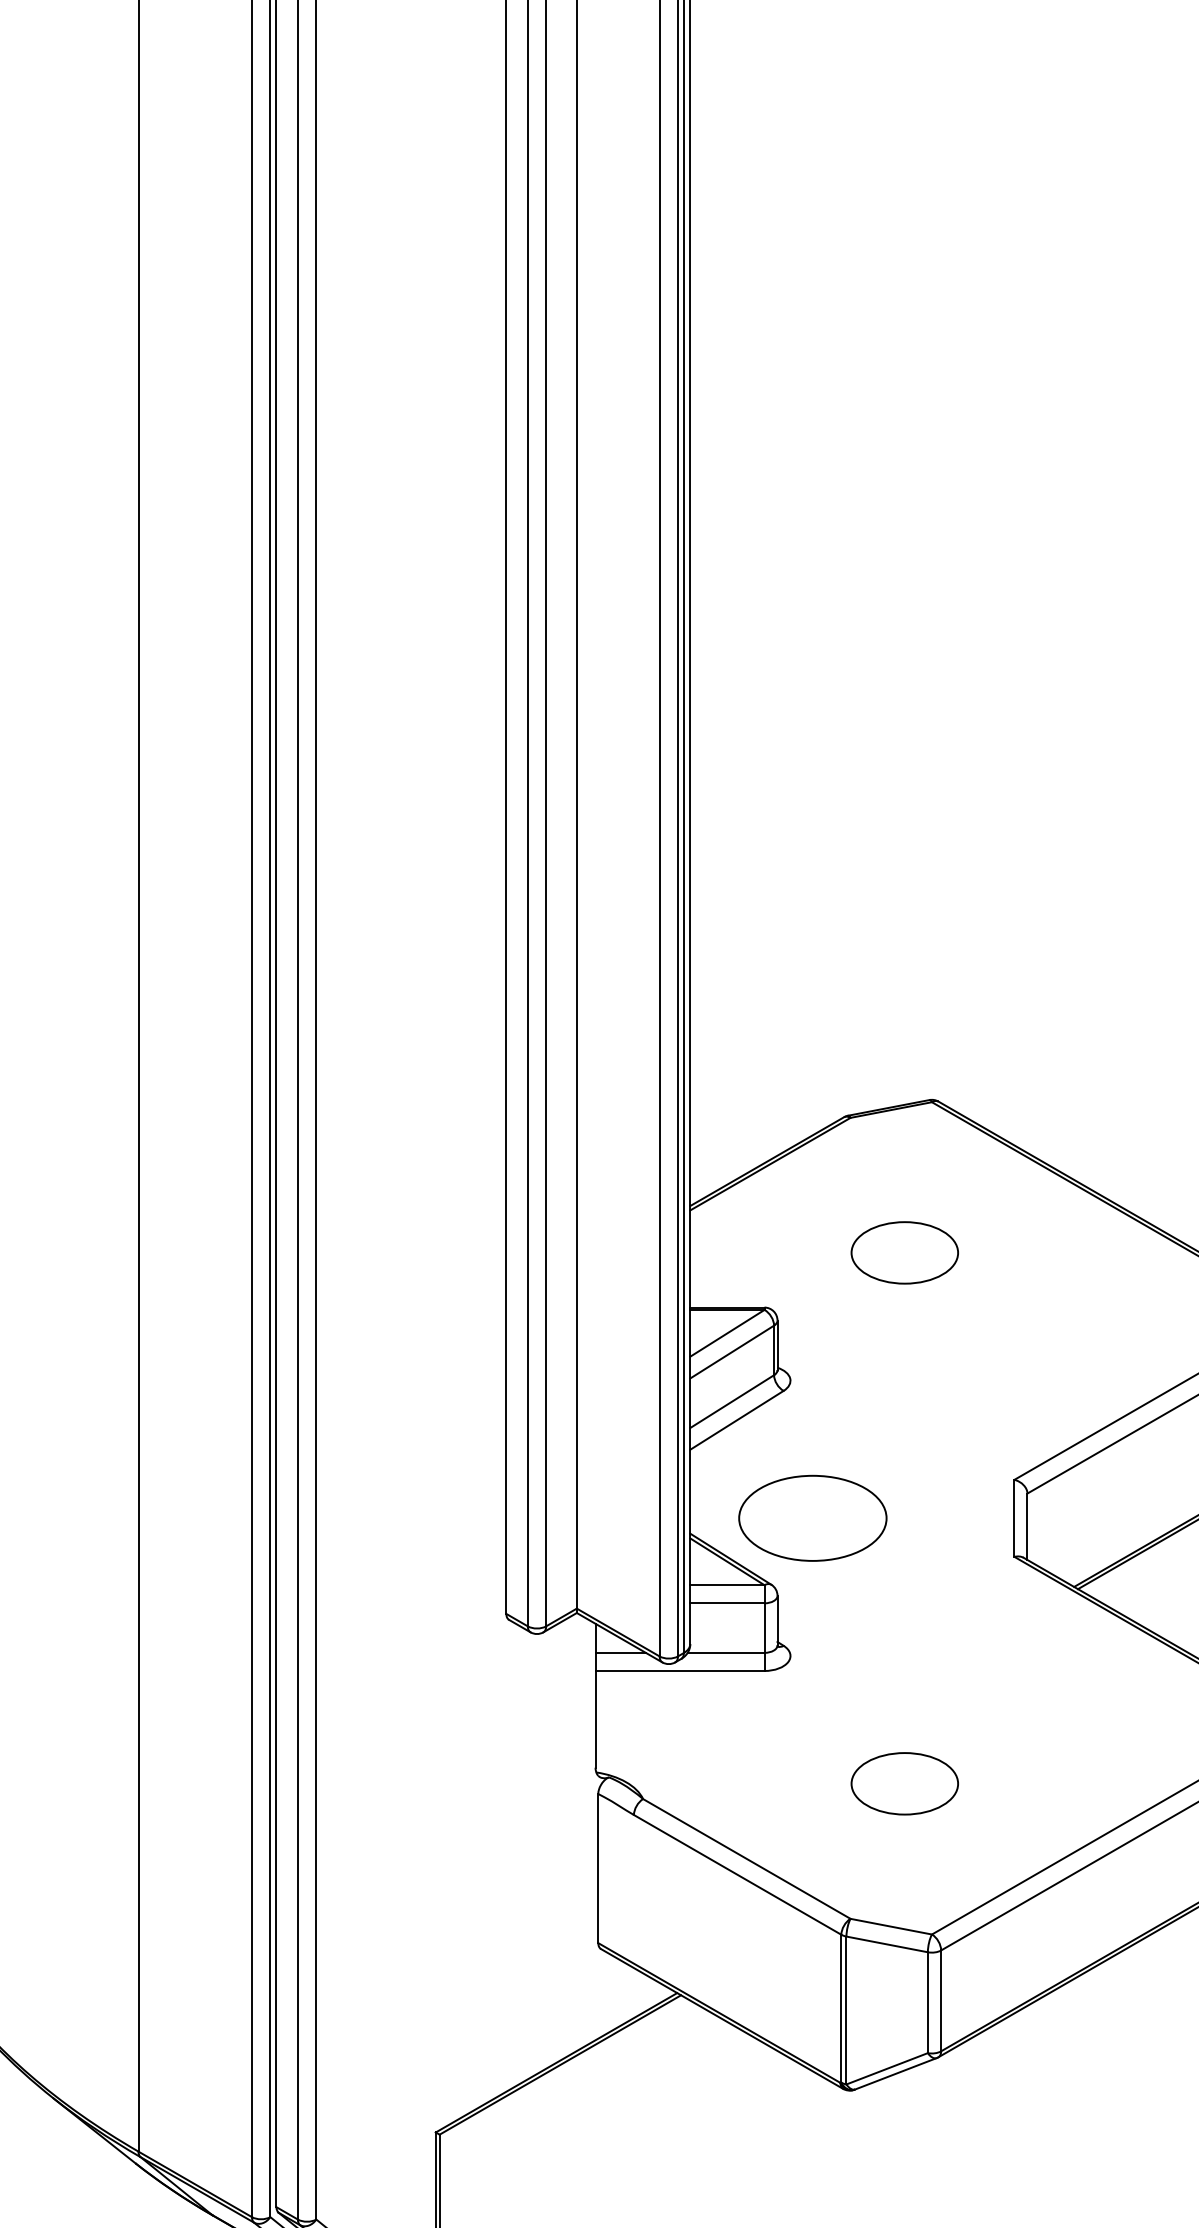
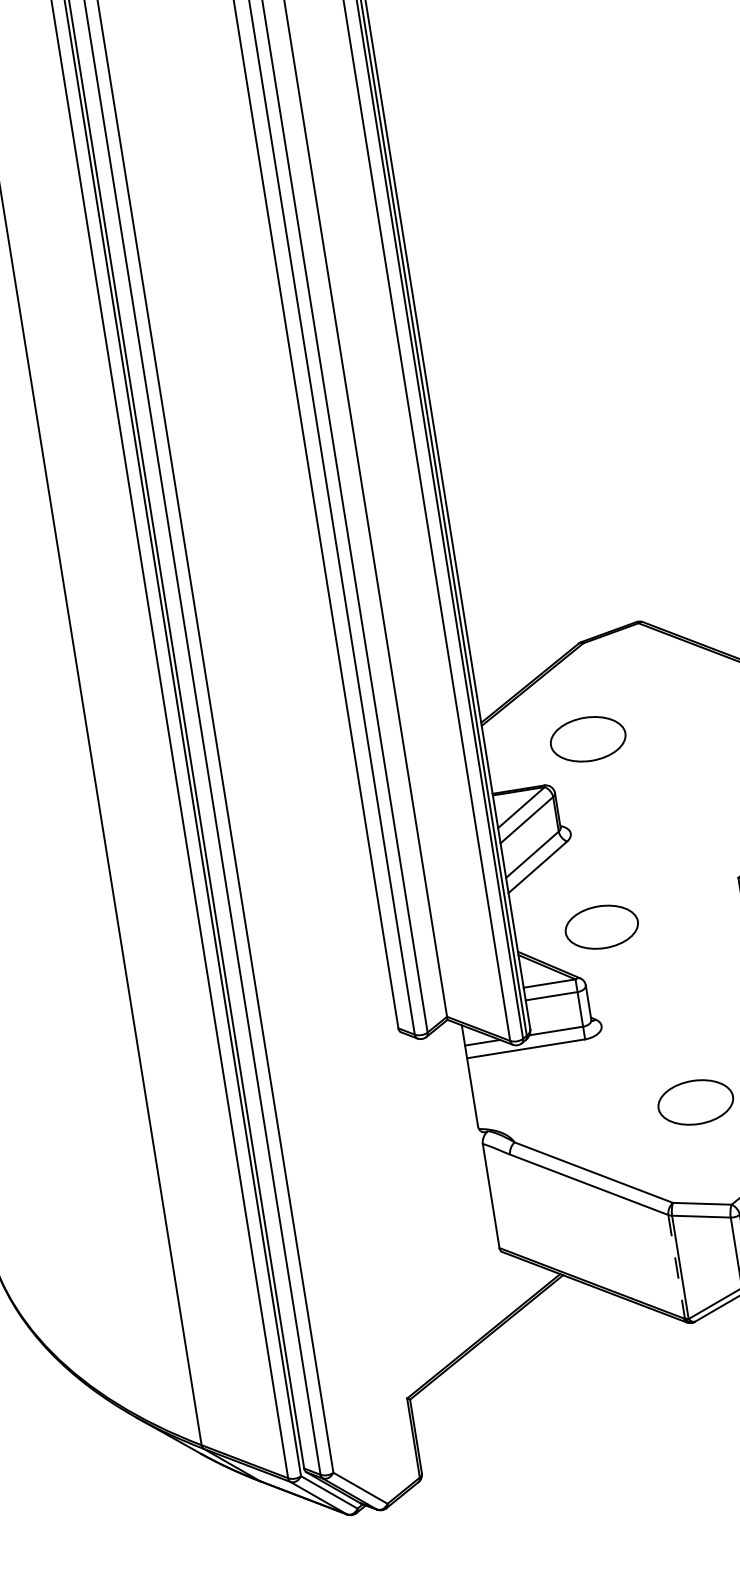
part: (904, 1252) -> (587, 739), moved
part: (812, 1517) -> (601, 926), size x0.7
line: (841, 2008) -> (676, 1266), solid -> dashed

